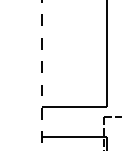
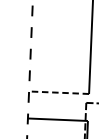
line: (74, 107) -> (59, 92), solid -> dashed

